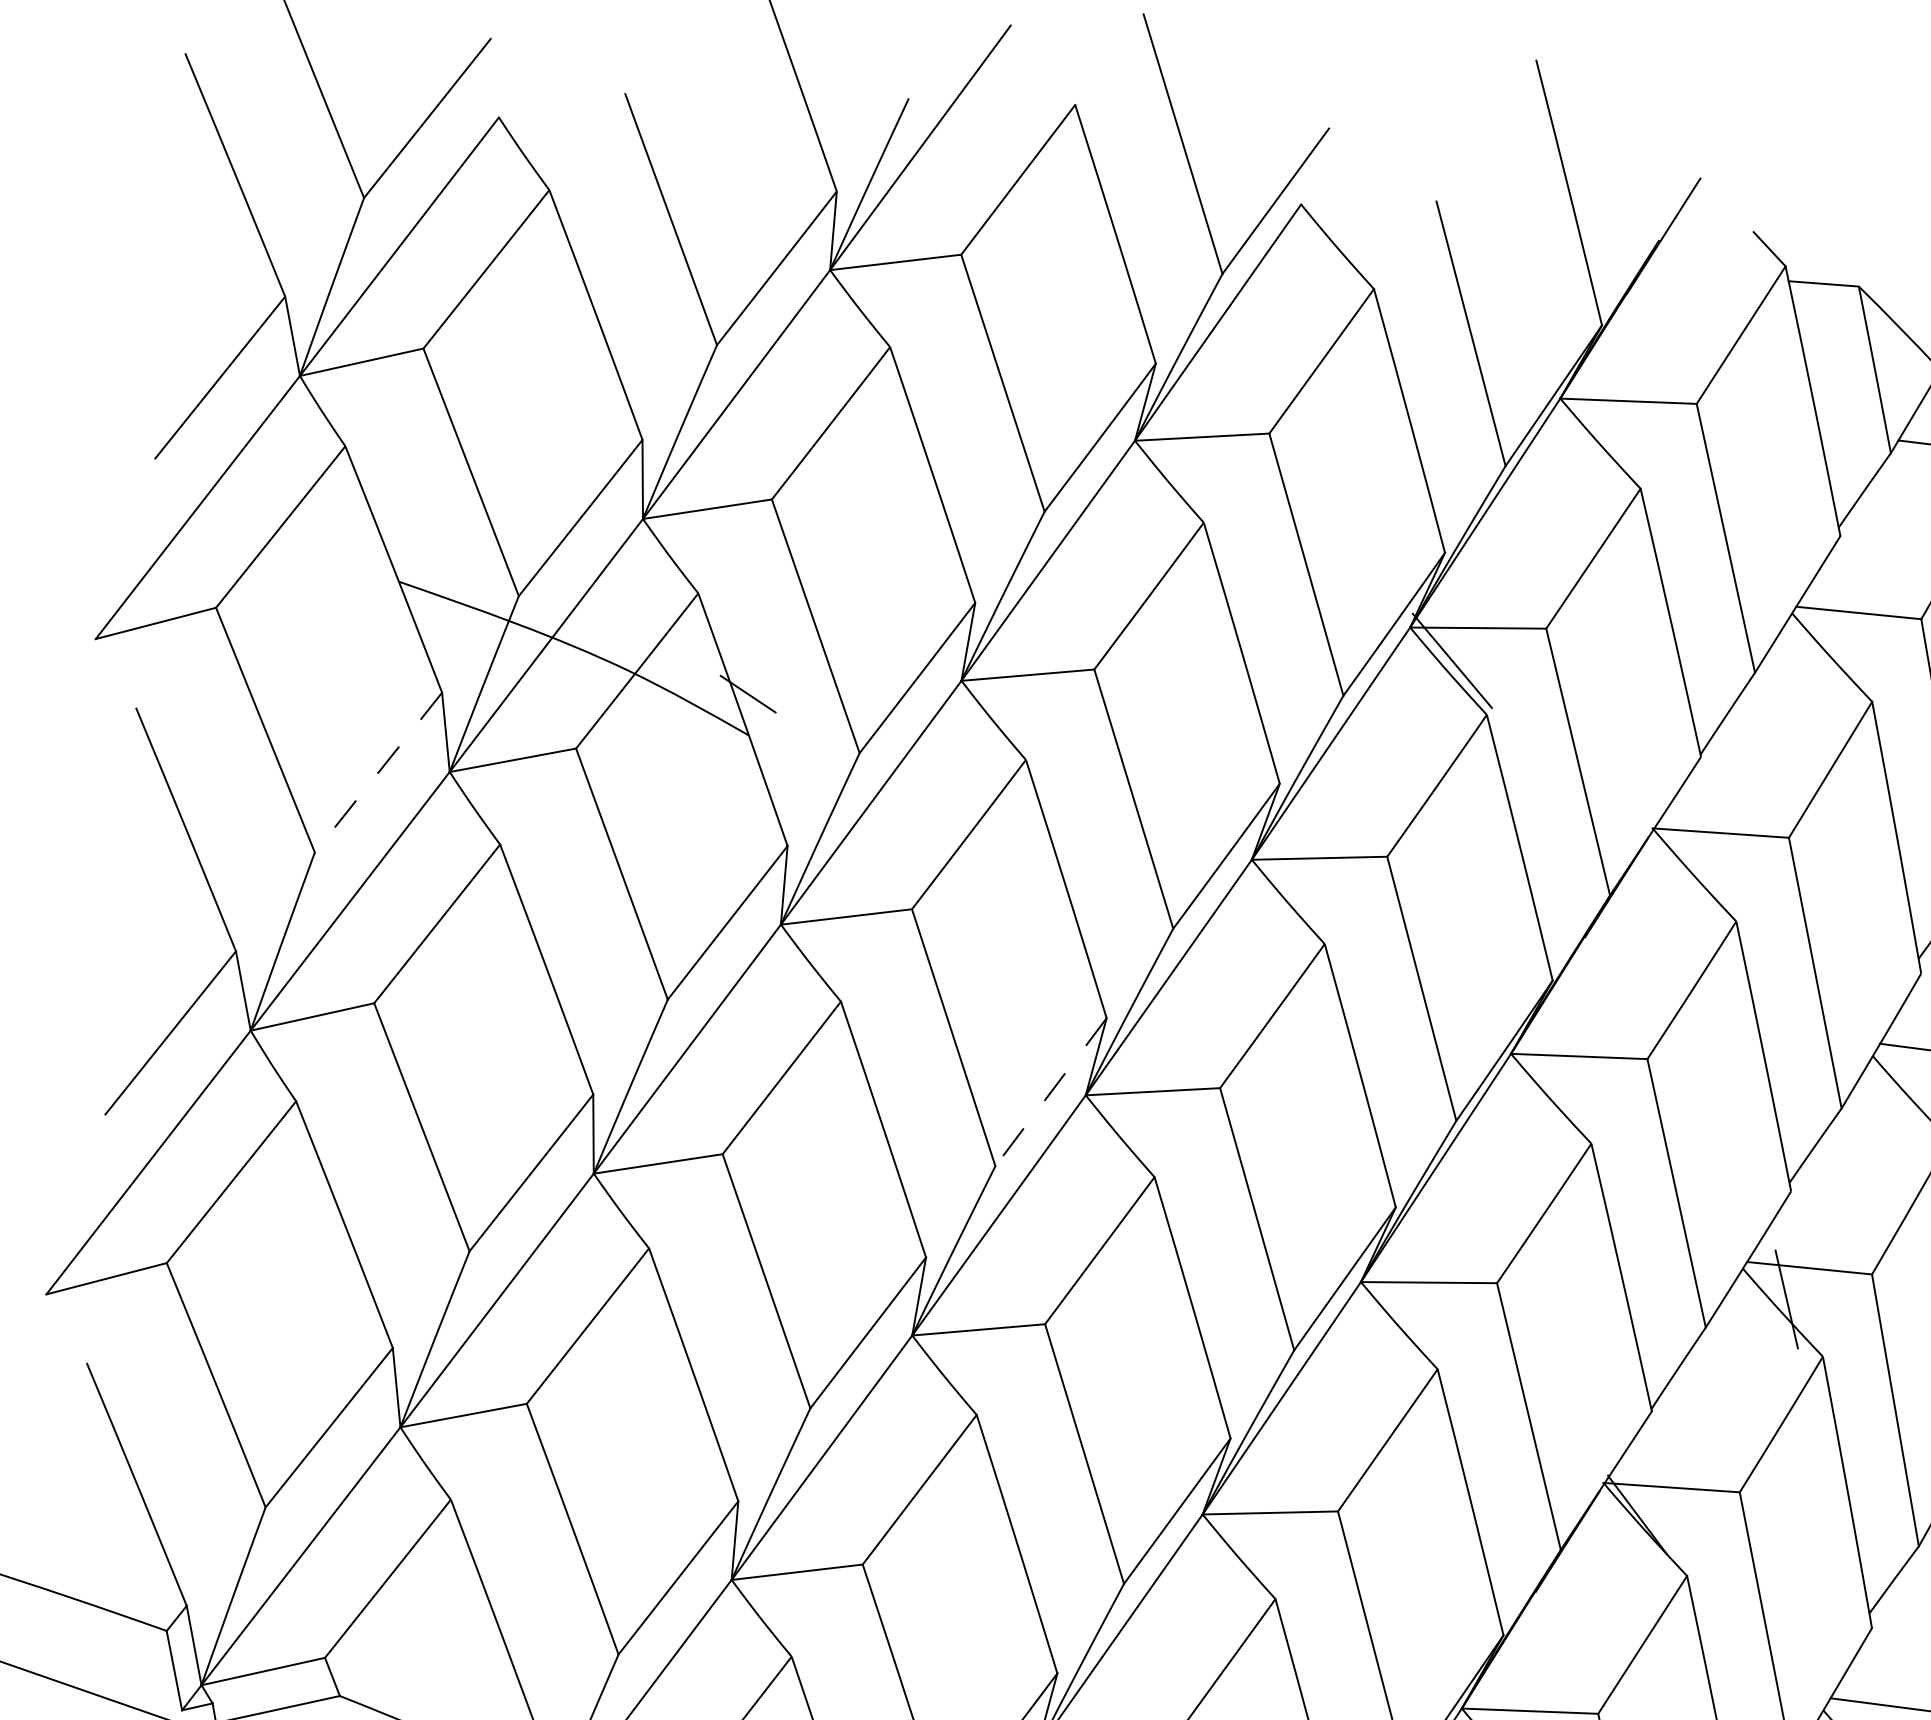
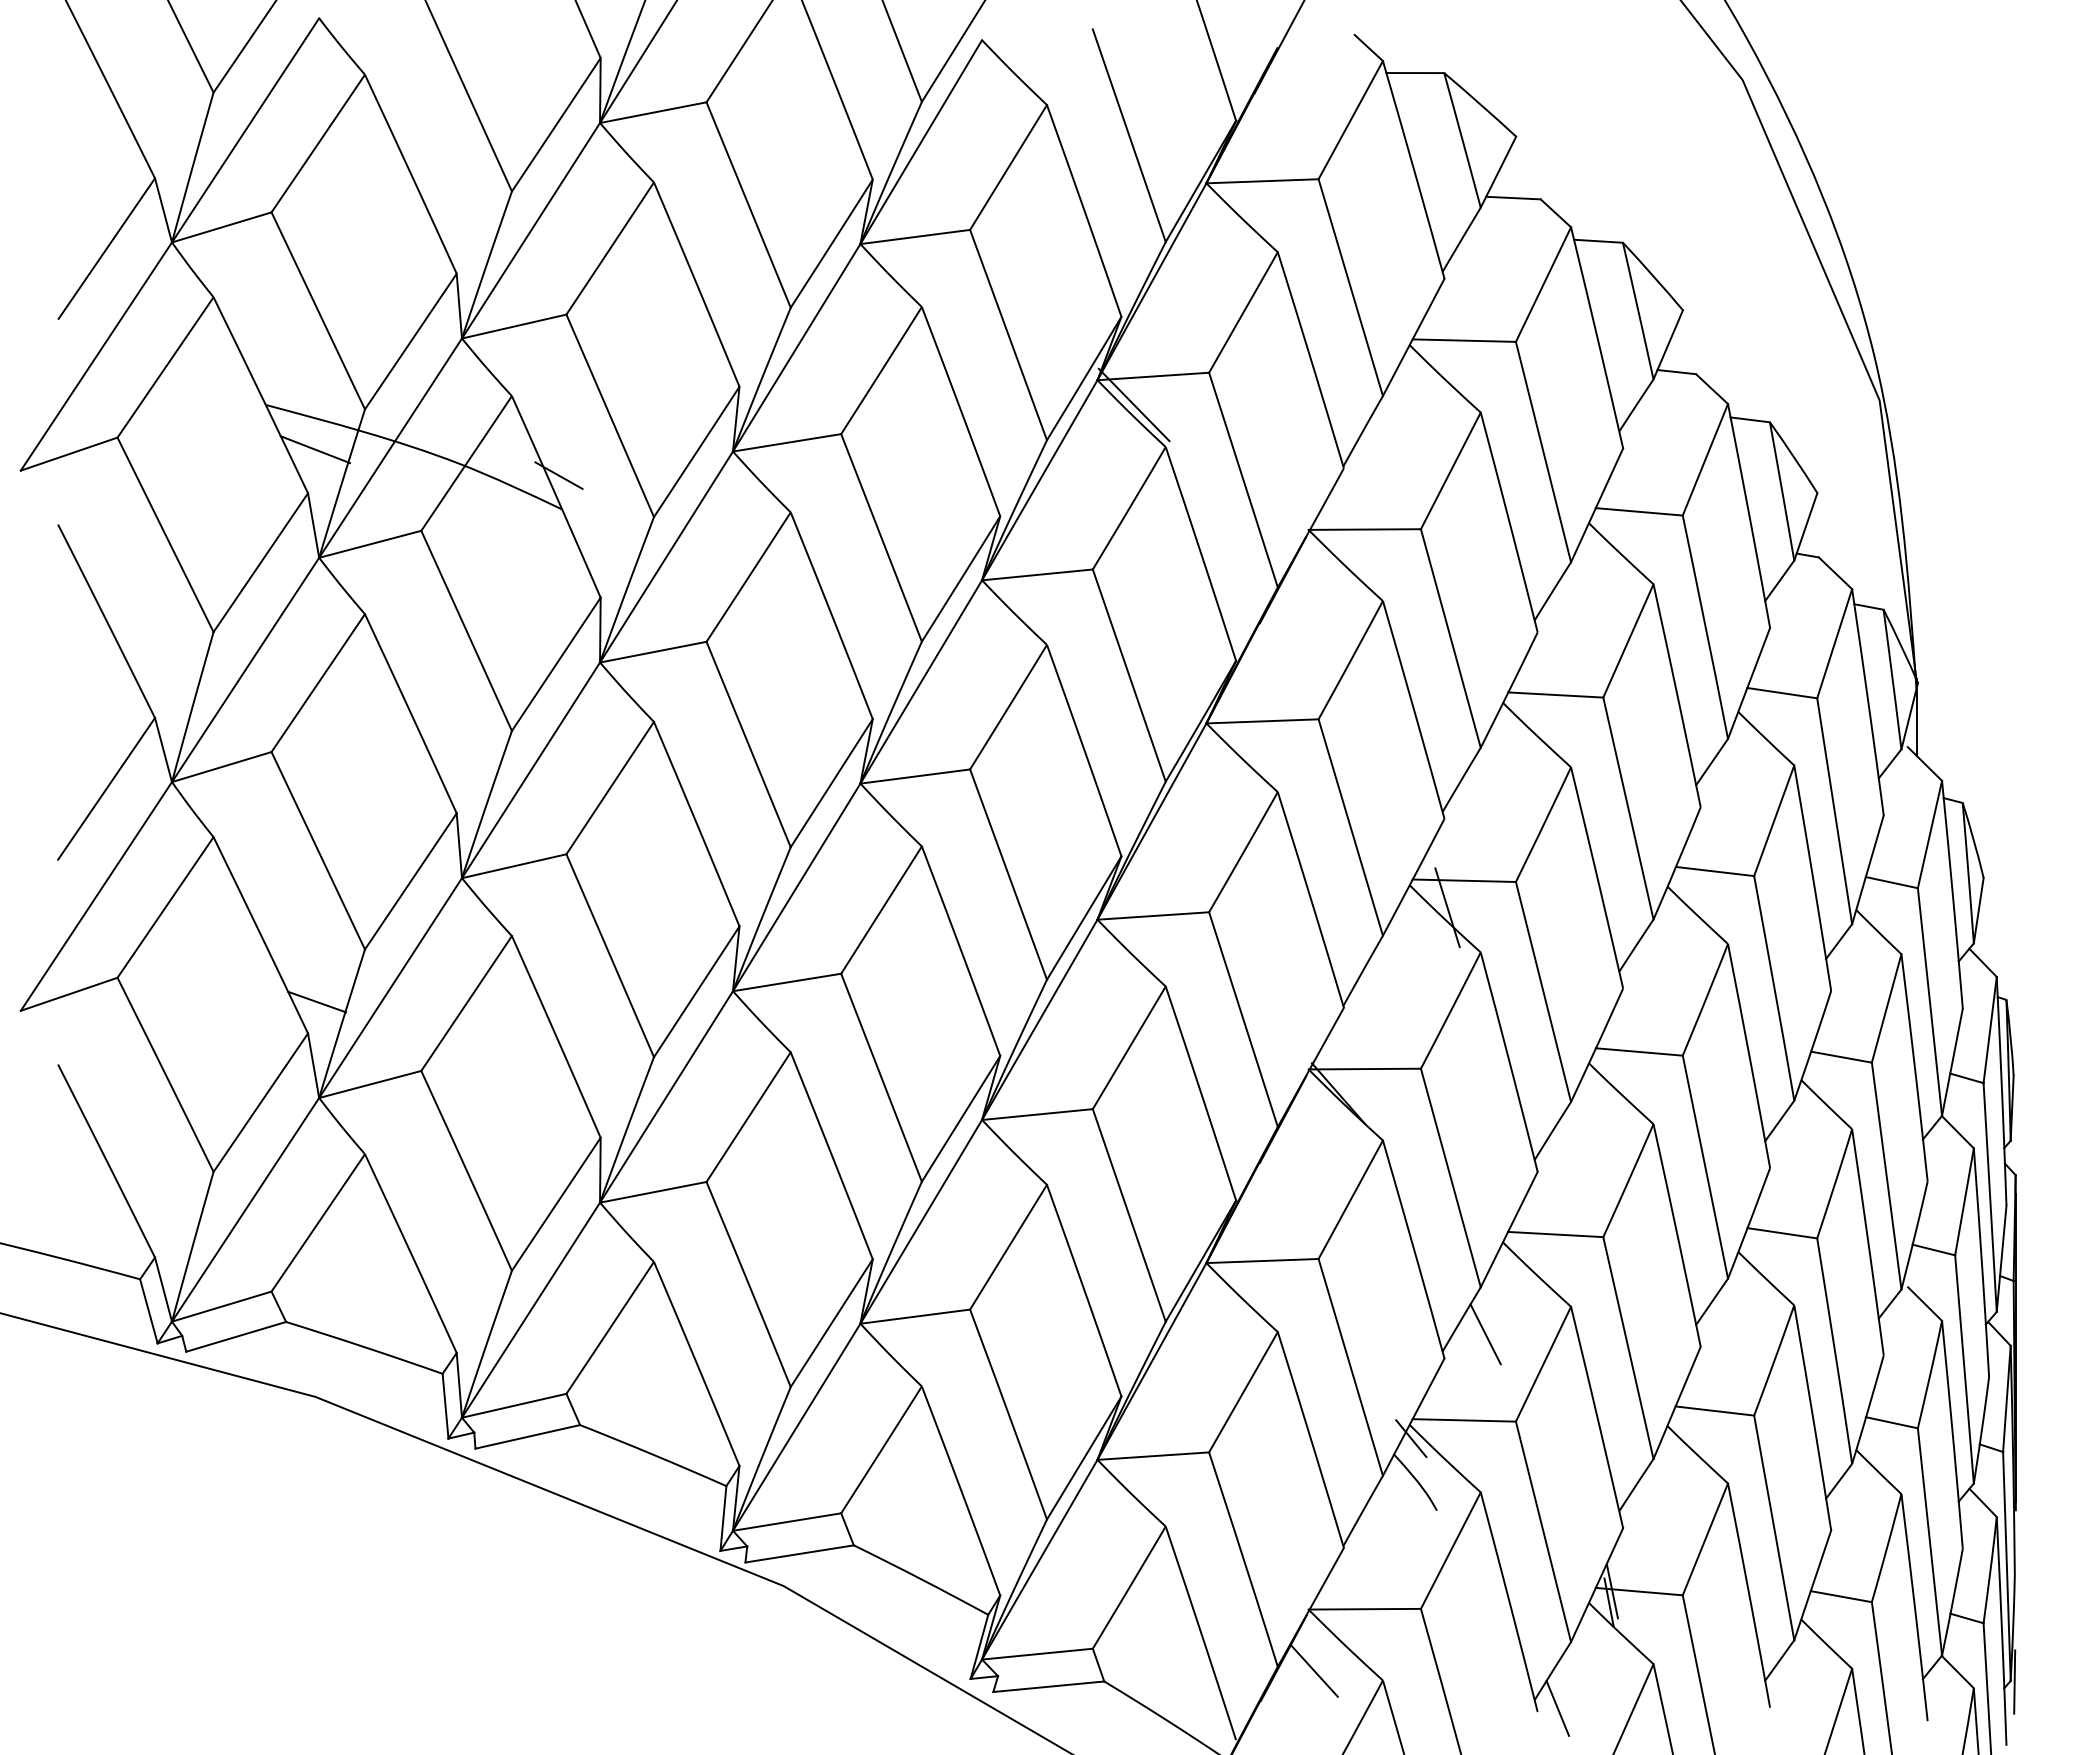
line: (453, 640) -> (314, 449), added
line: (378, 772) -> (260, 562), dashed -> solid
line: (1050, 1092) -> (831, 783), dashed -> solid
line: (407, 1310) -> (317, 1001), added

